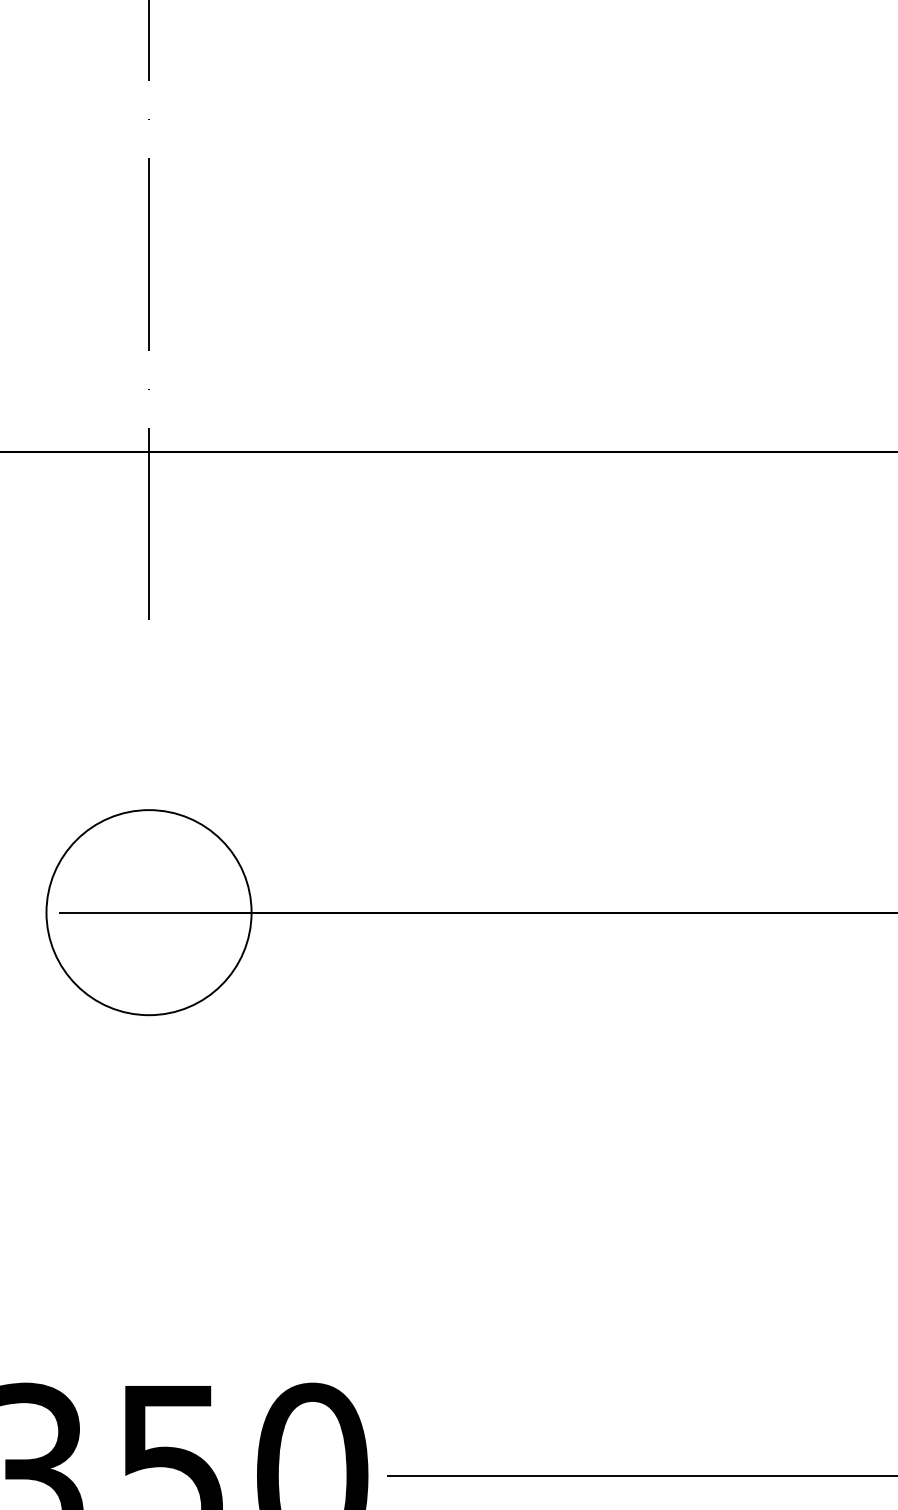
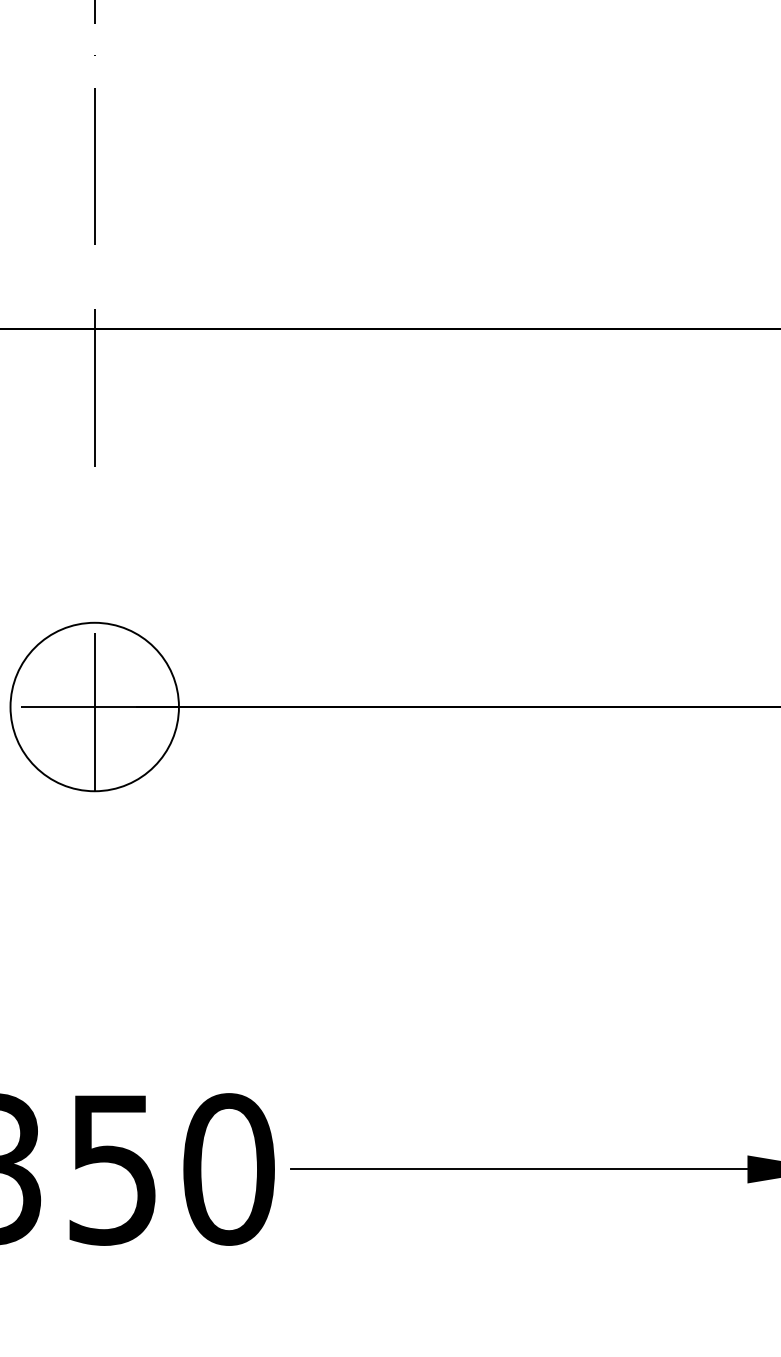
line: (148, 912) -> (94, 706), added

